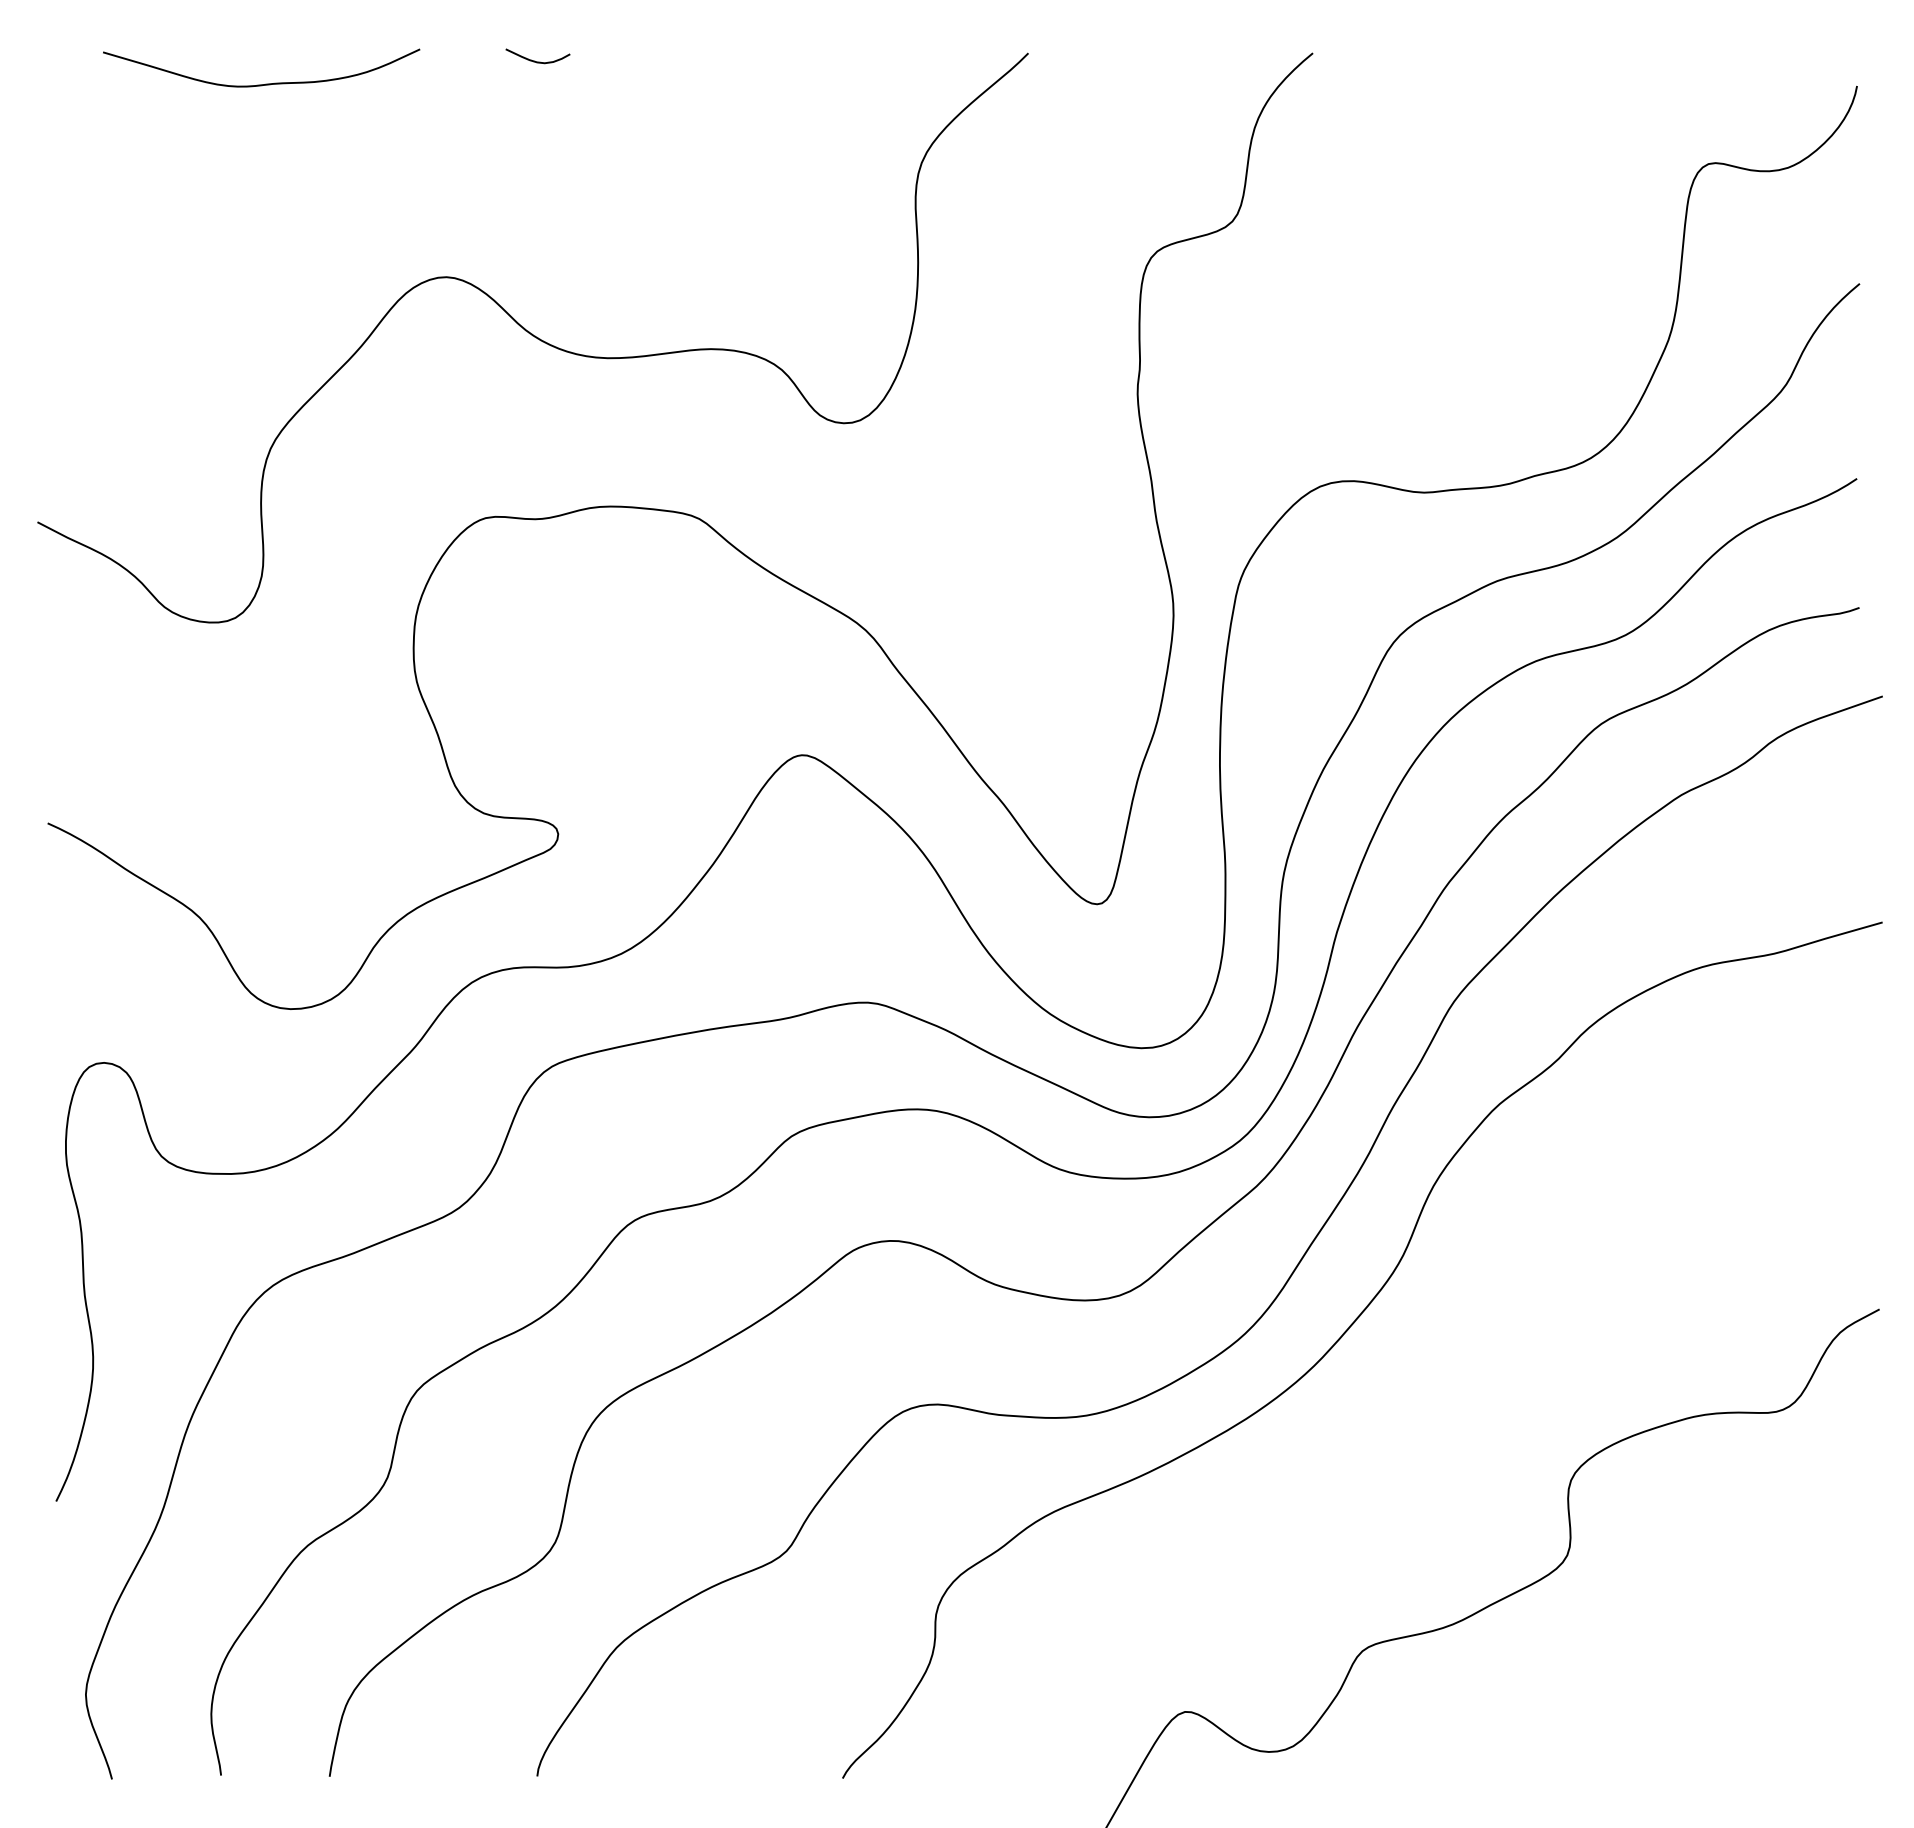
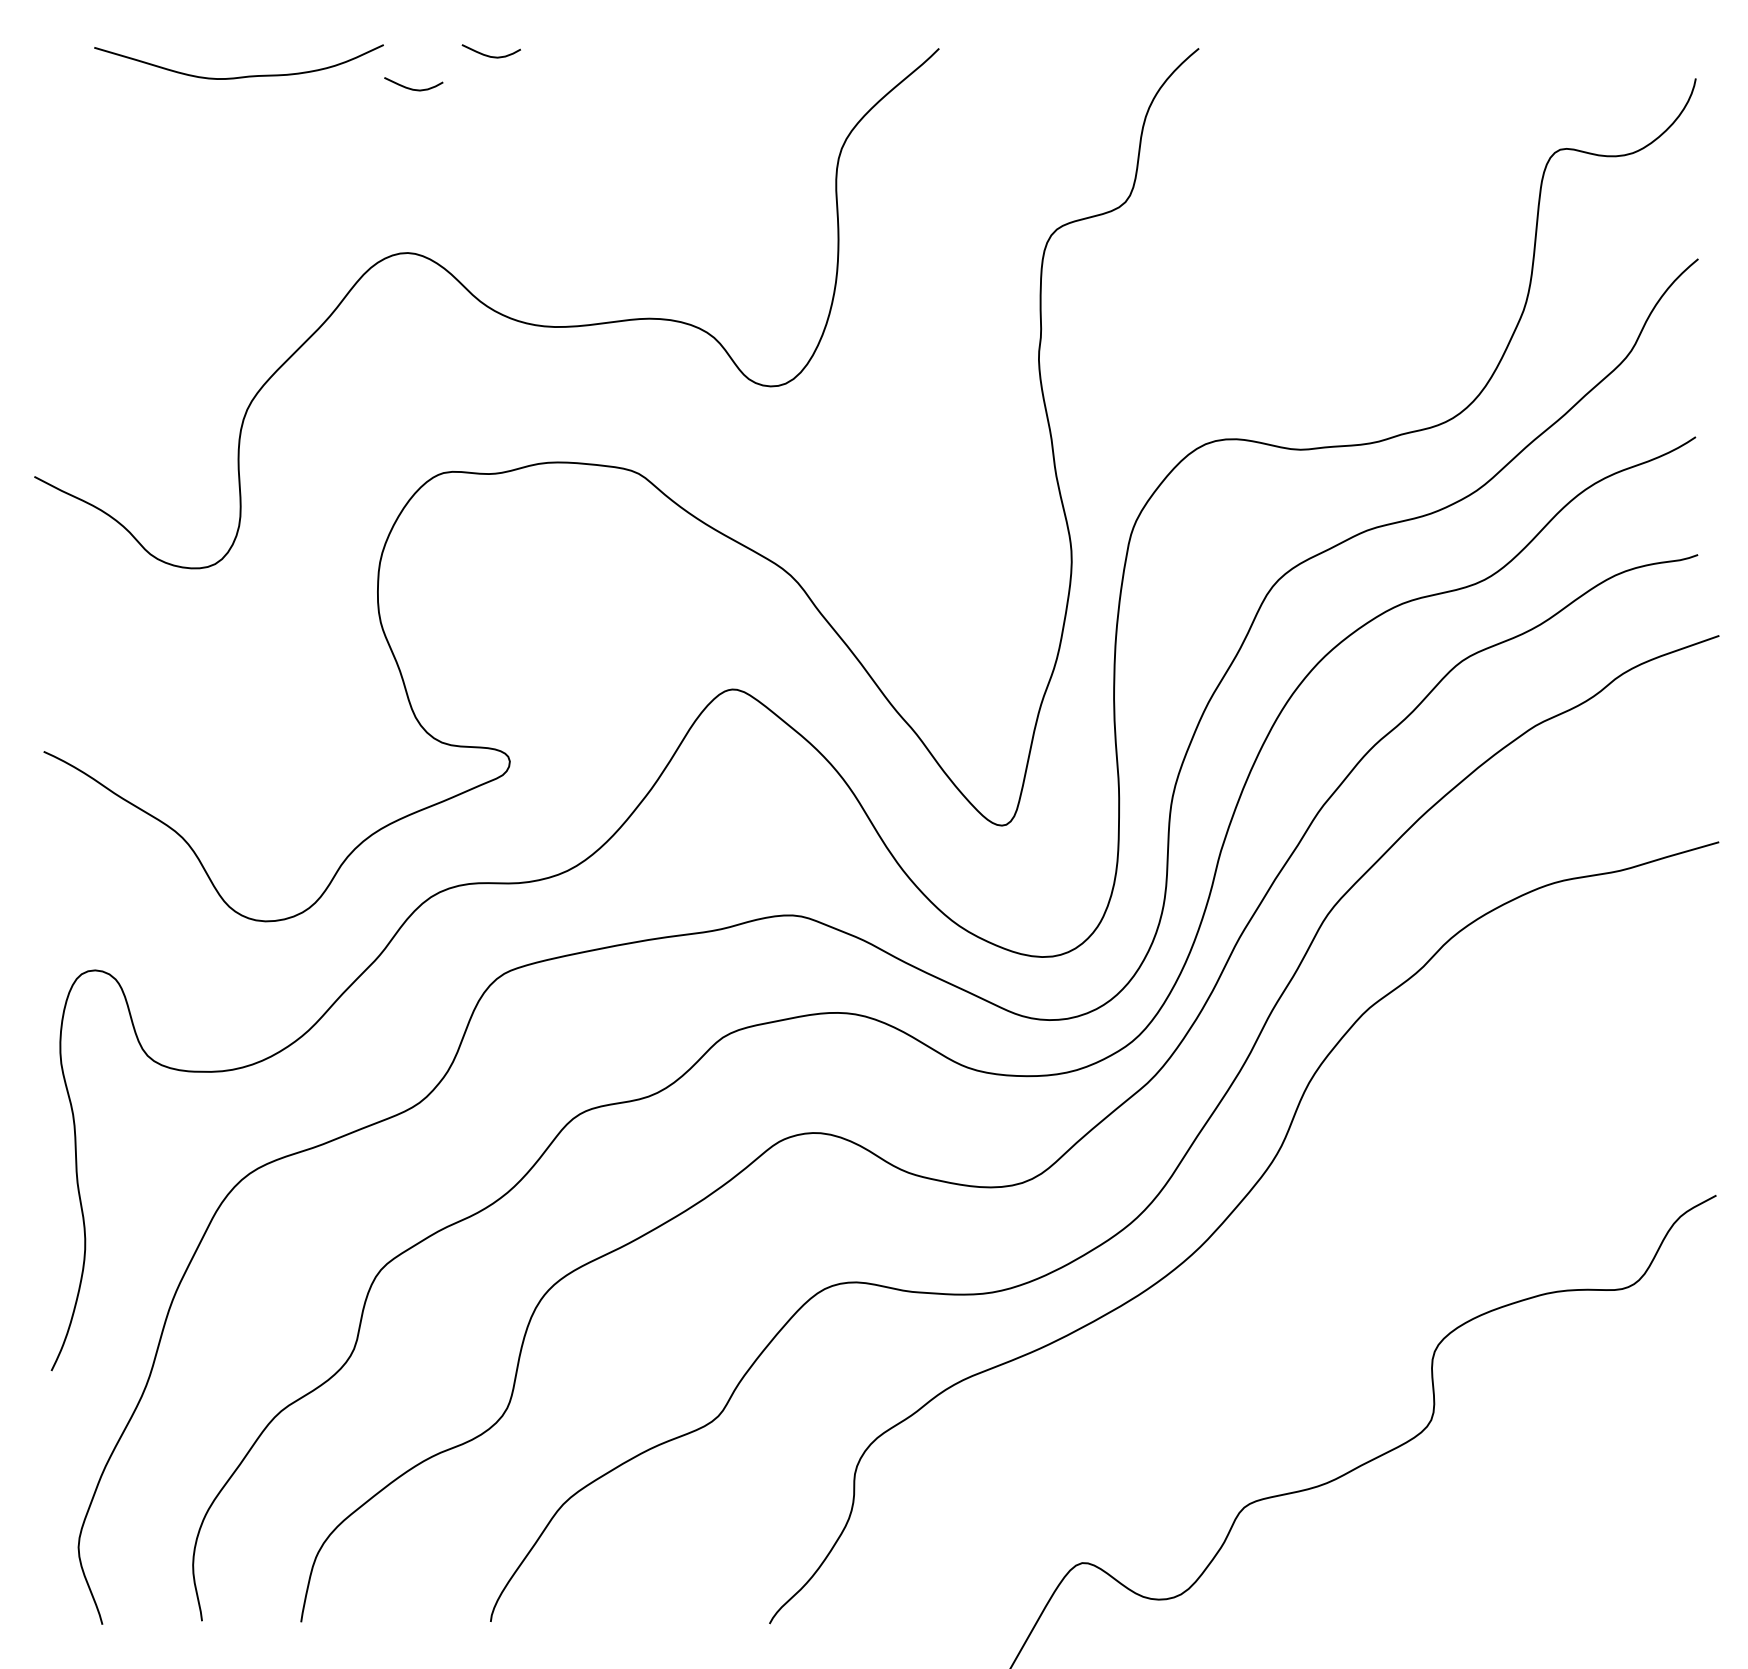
curve: (449, 96) -> (410, 88), added

